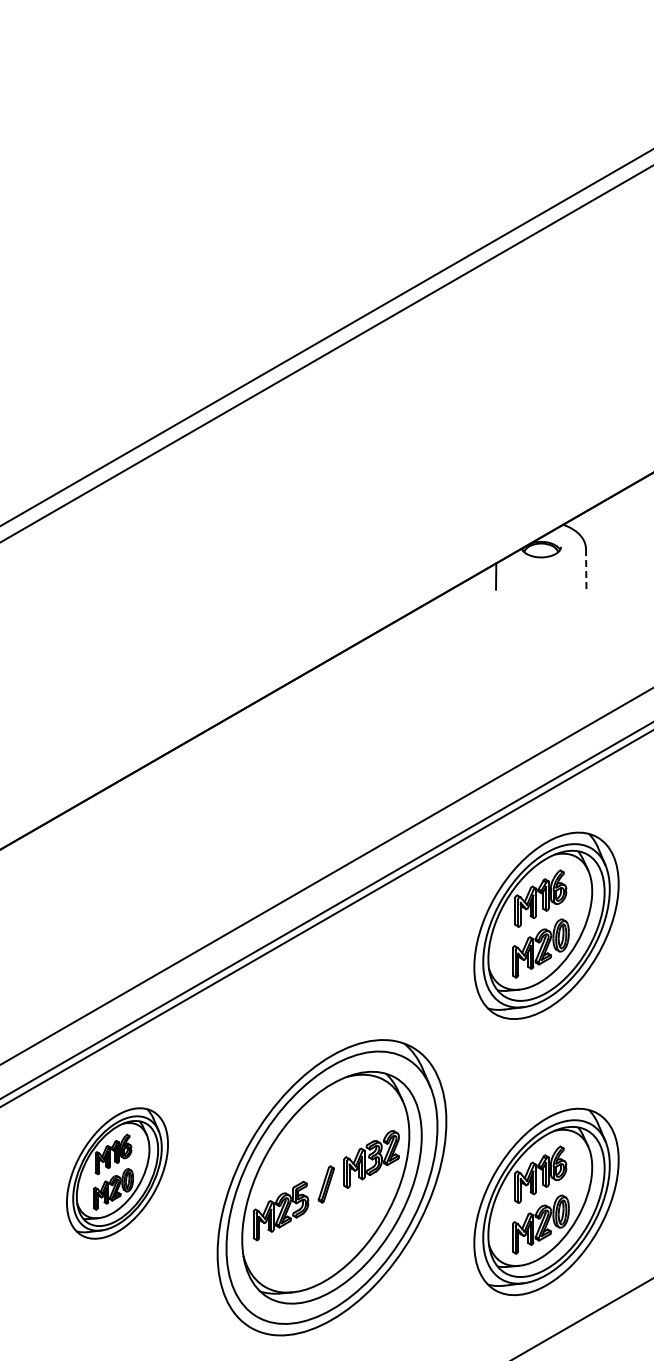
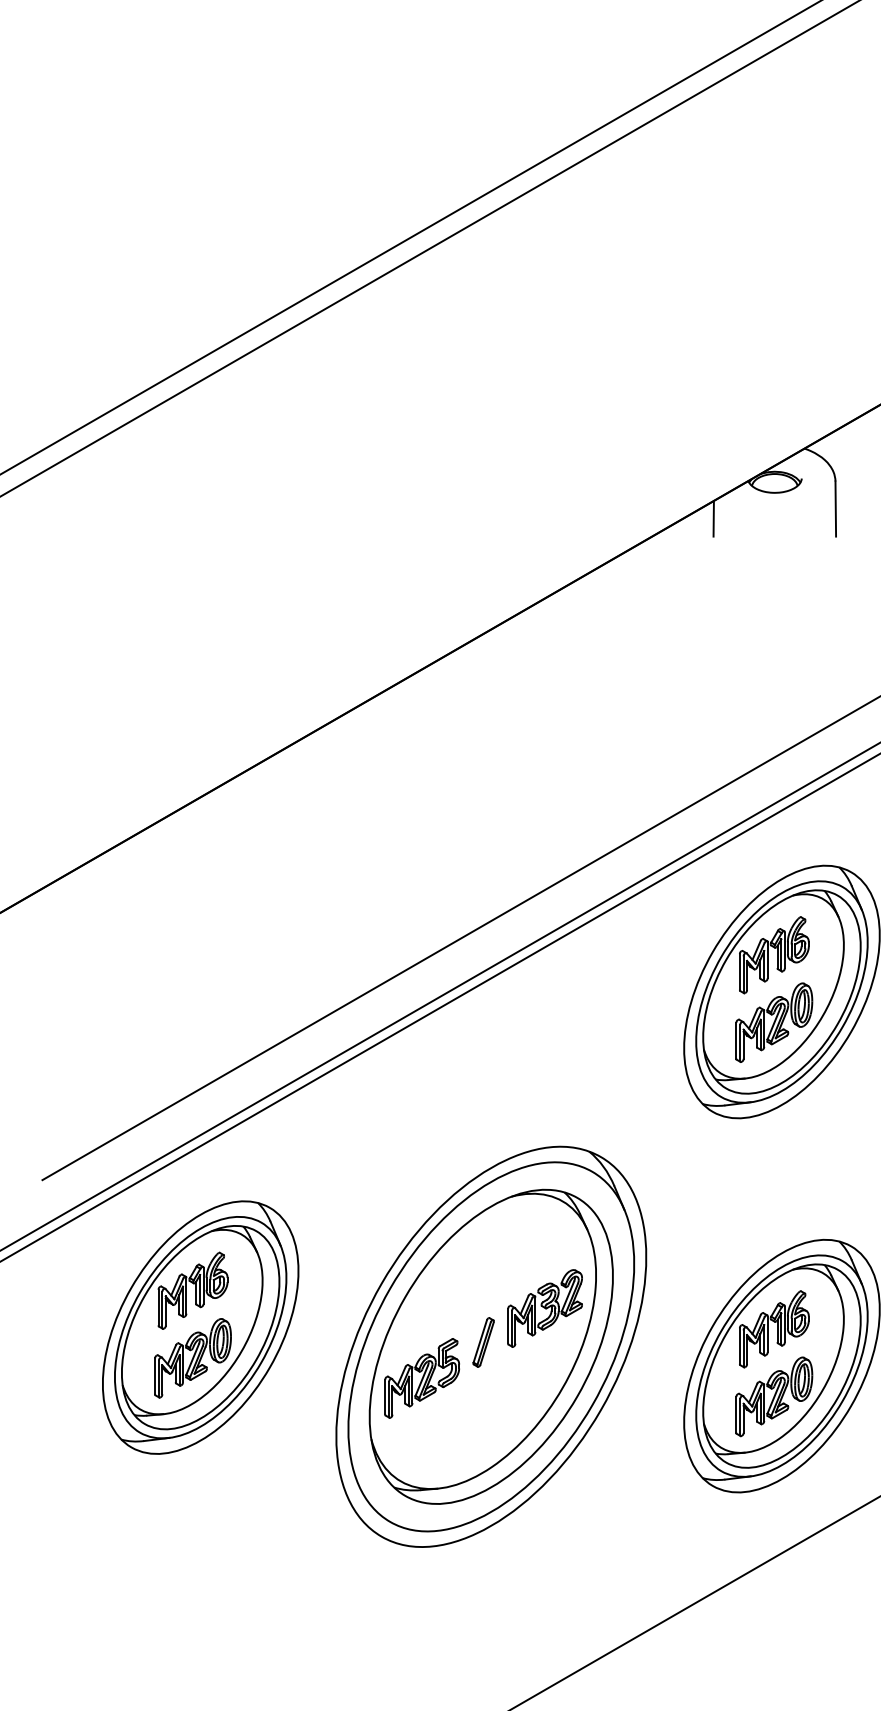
line: (586, 569) -> (836, 509), dashed -> solid
part: (117, 1173) -> (200, 1327), size x1.43

